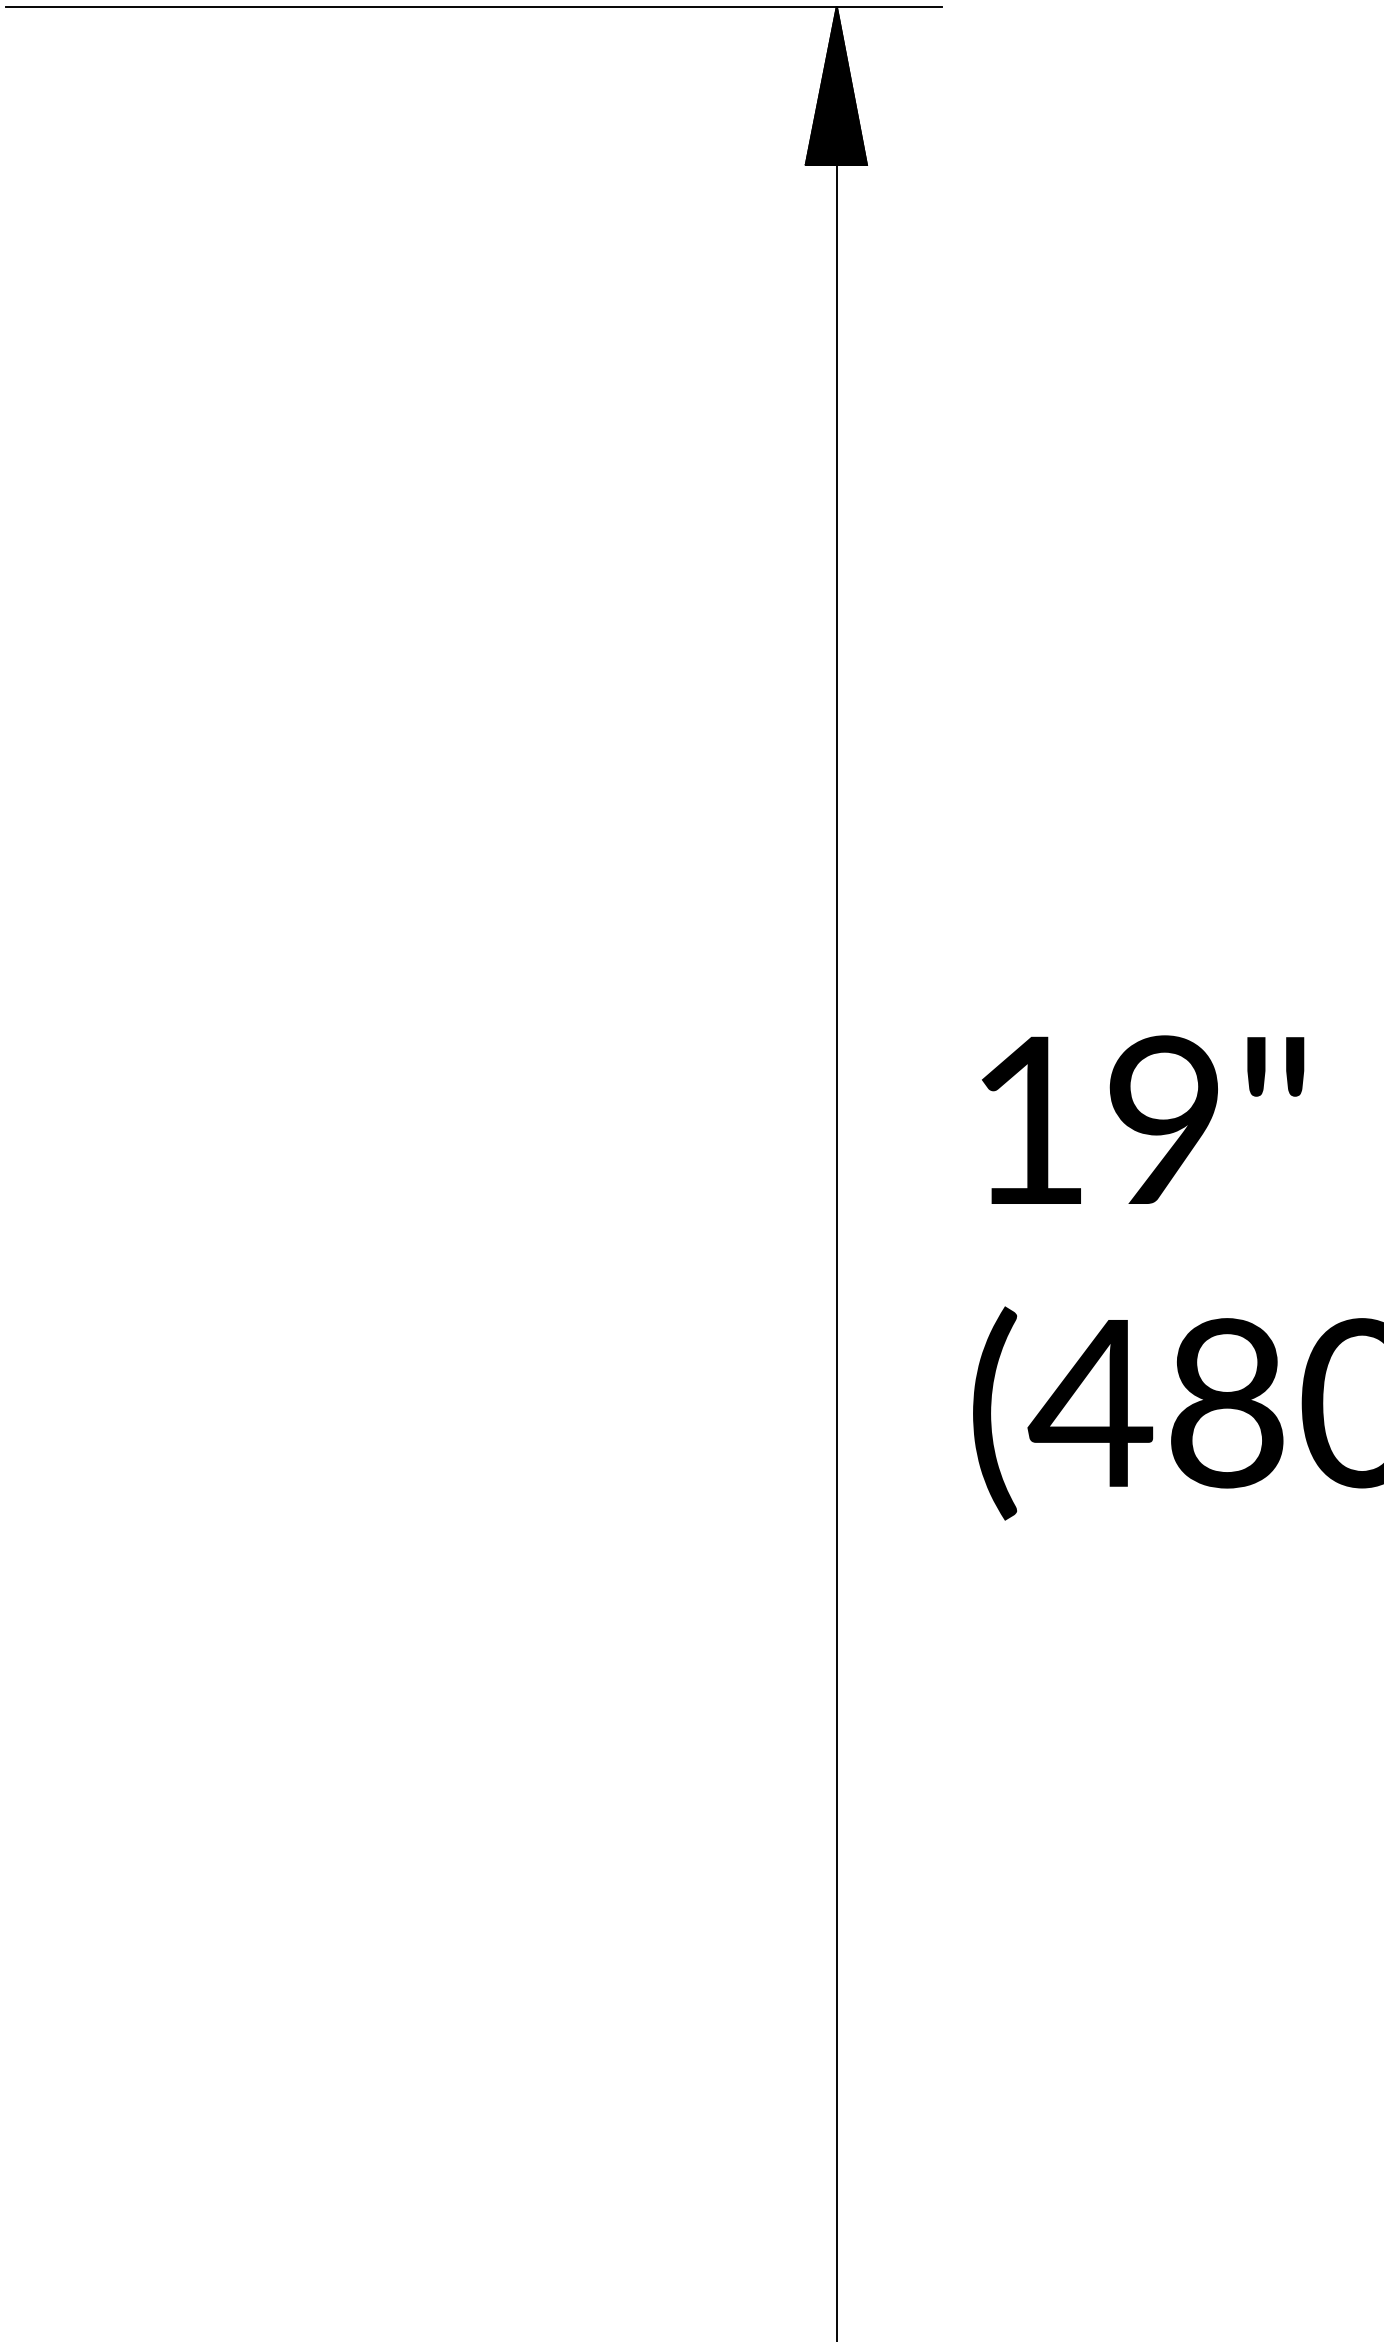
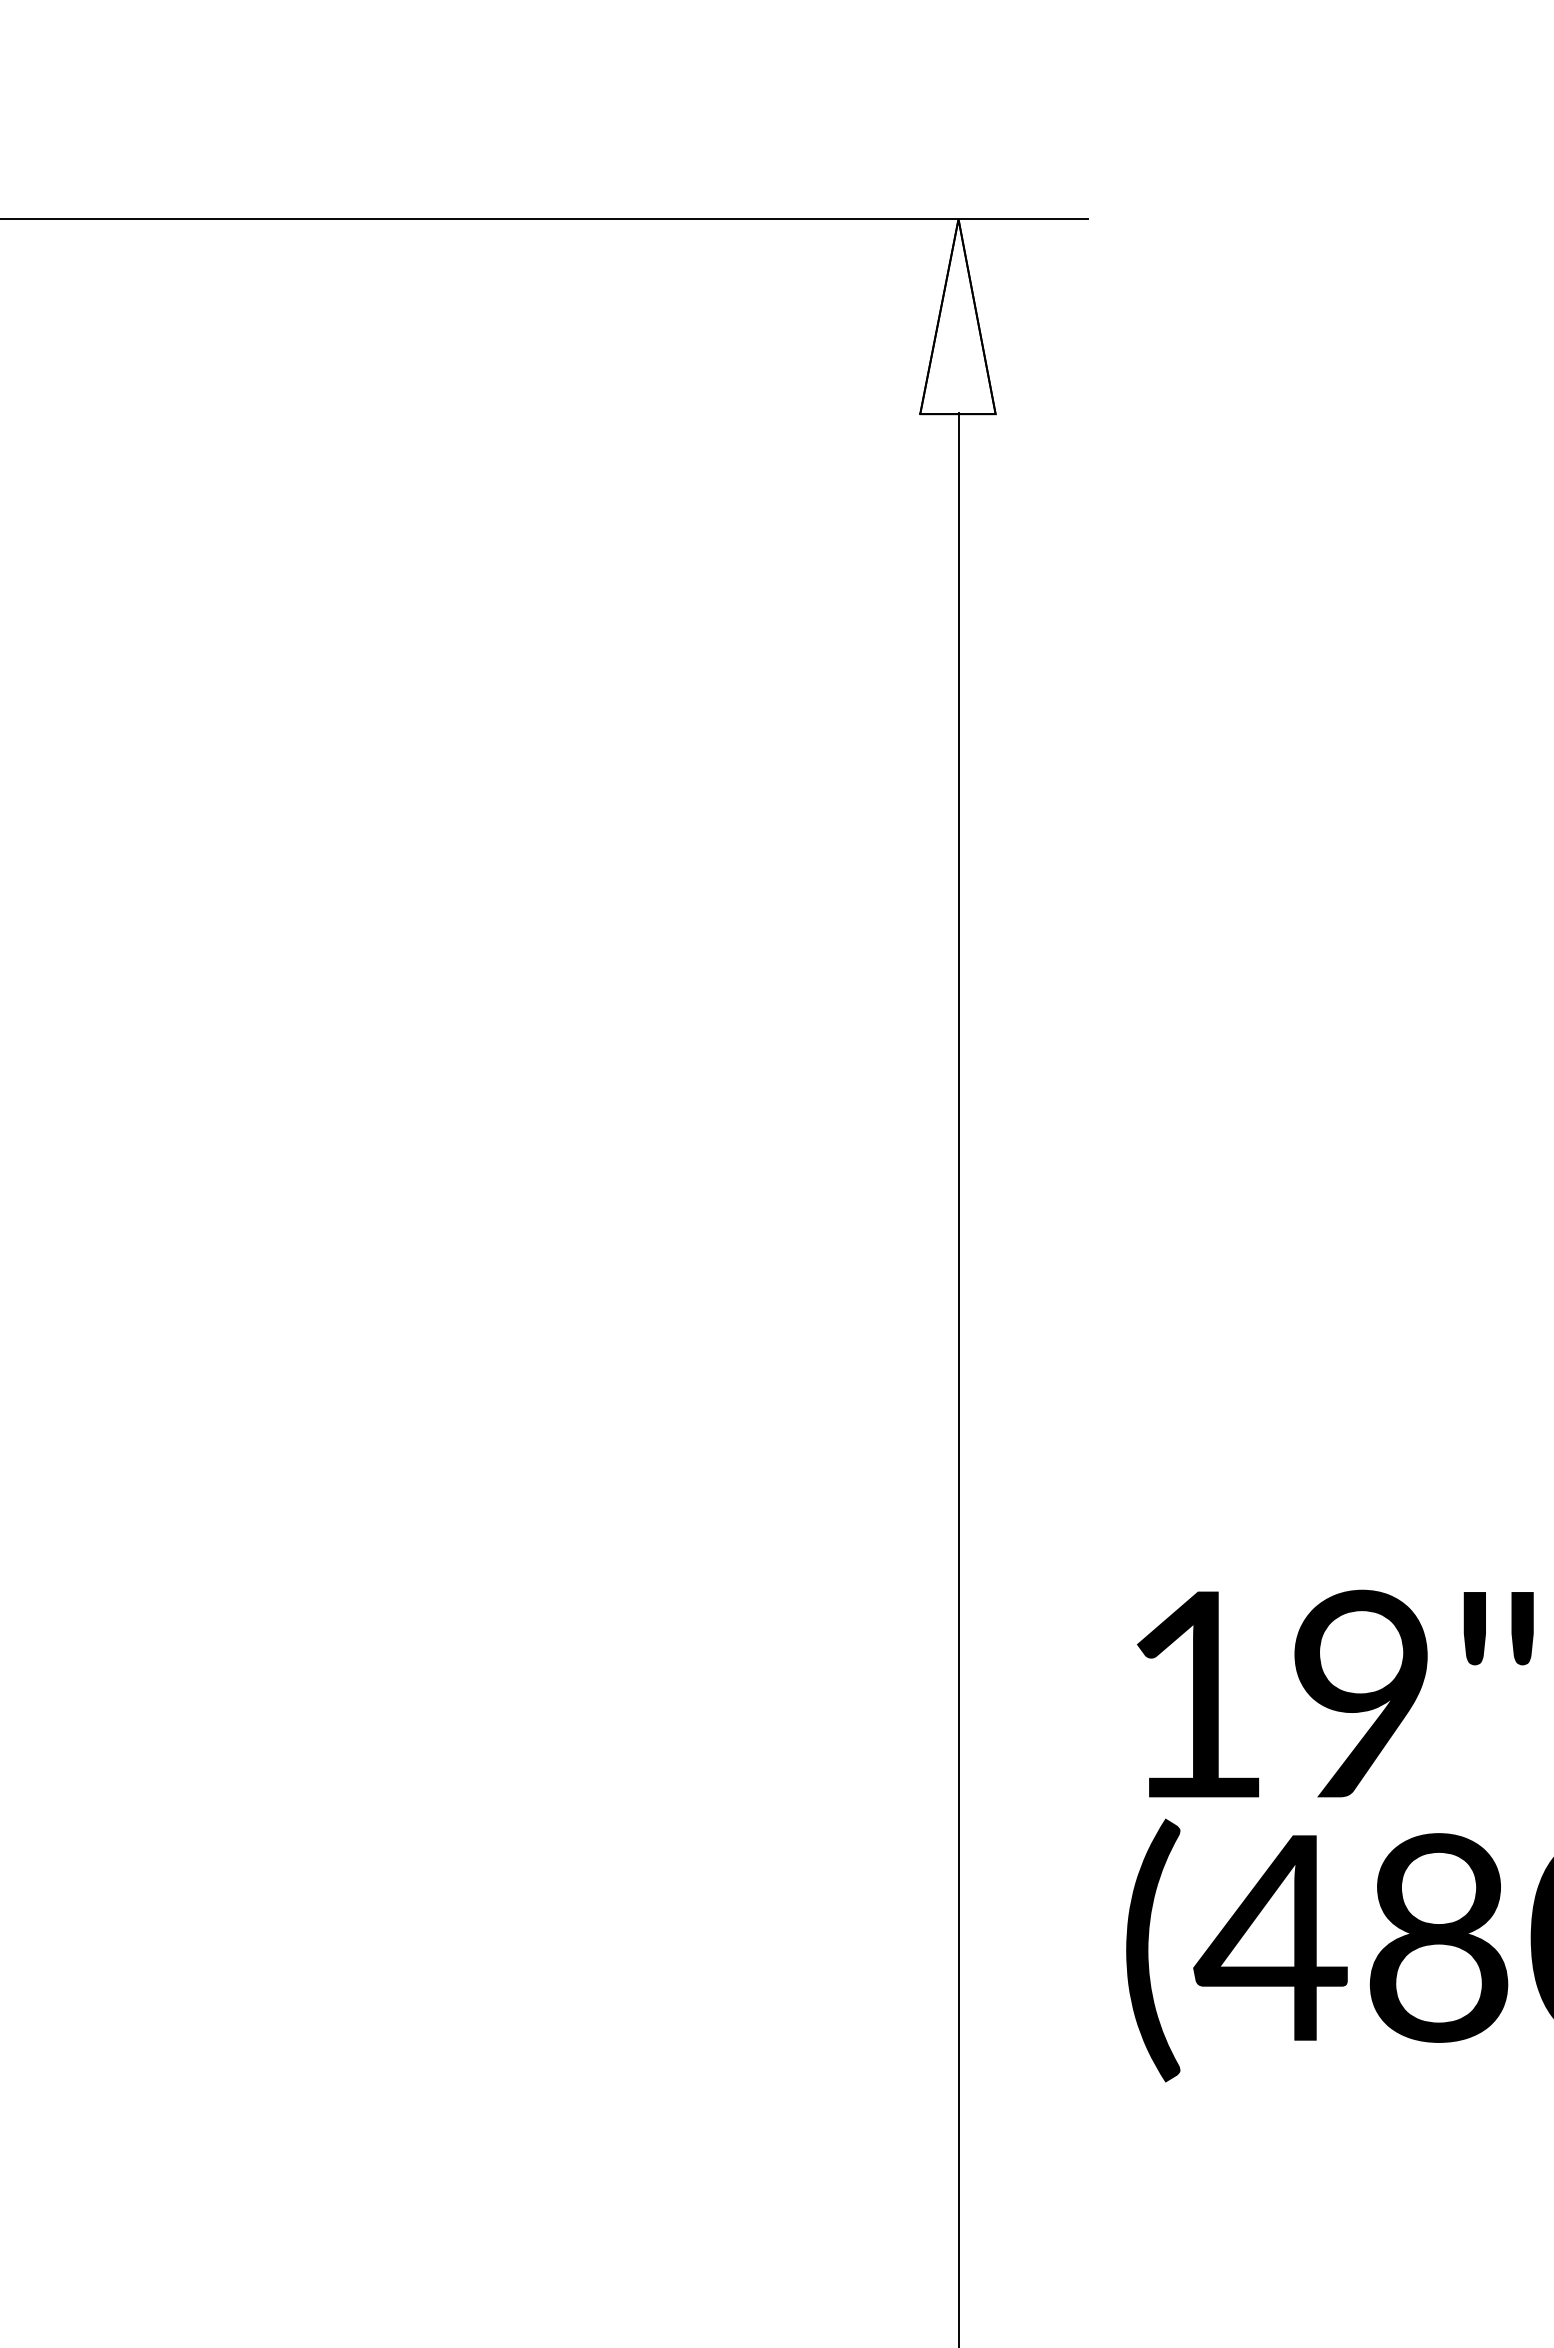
fill: (835, 85) -> (956, 316), removed
text: (1143, 1119) -> (1335, 1693), moved

